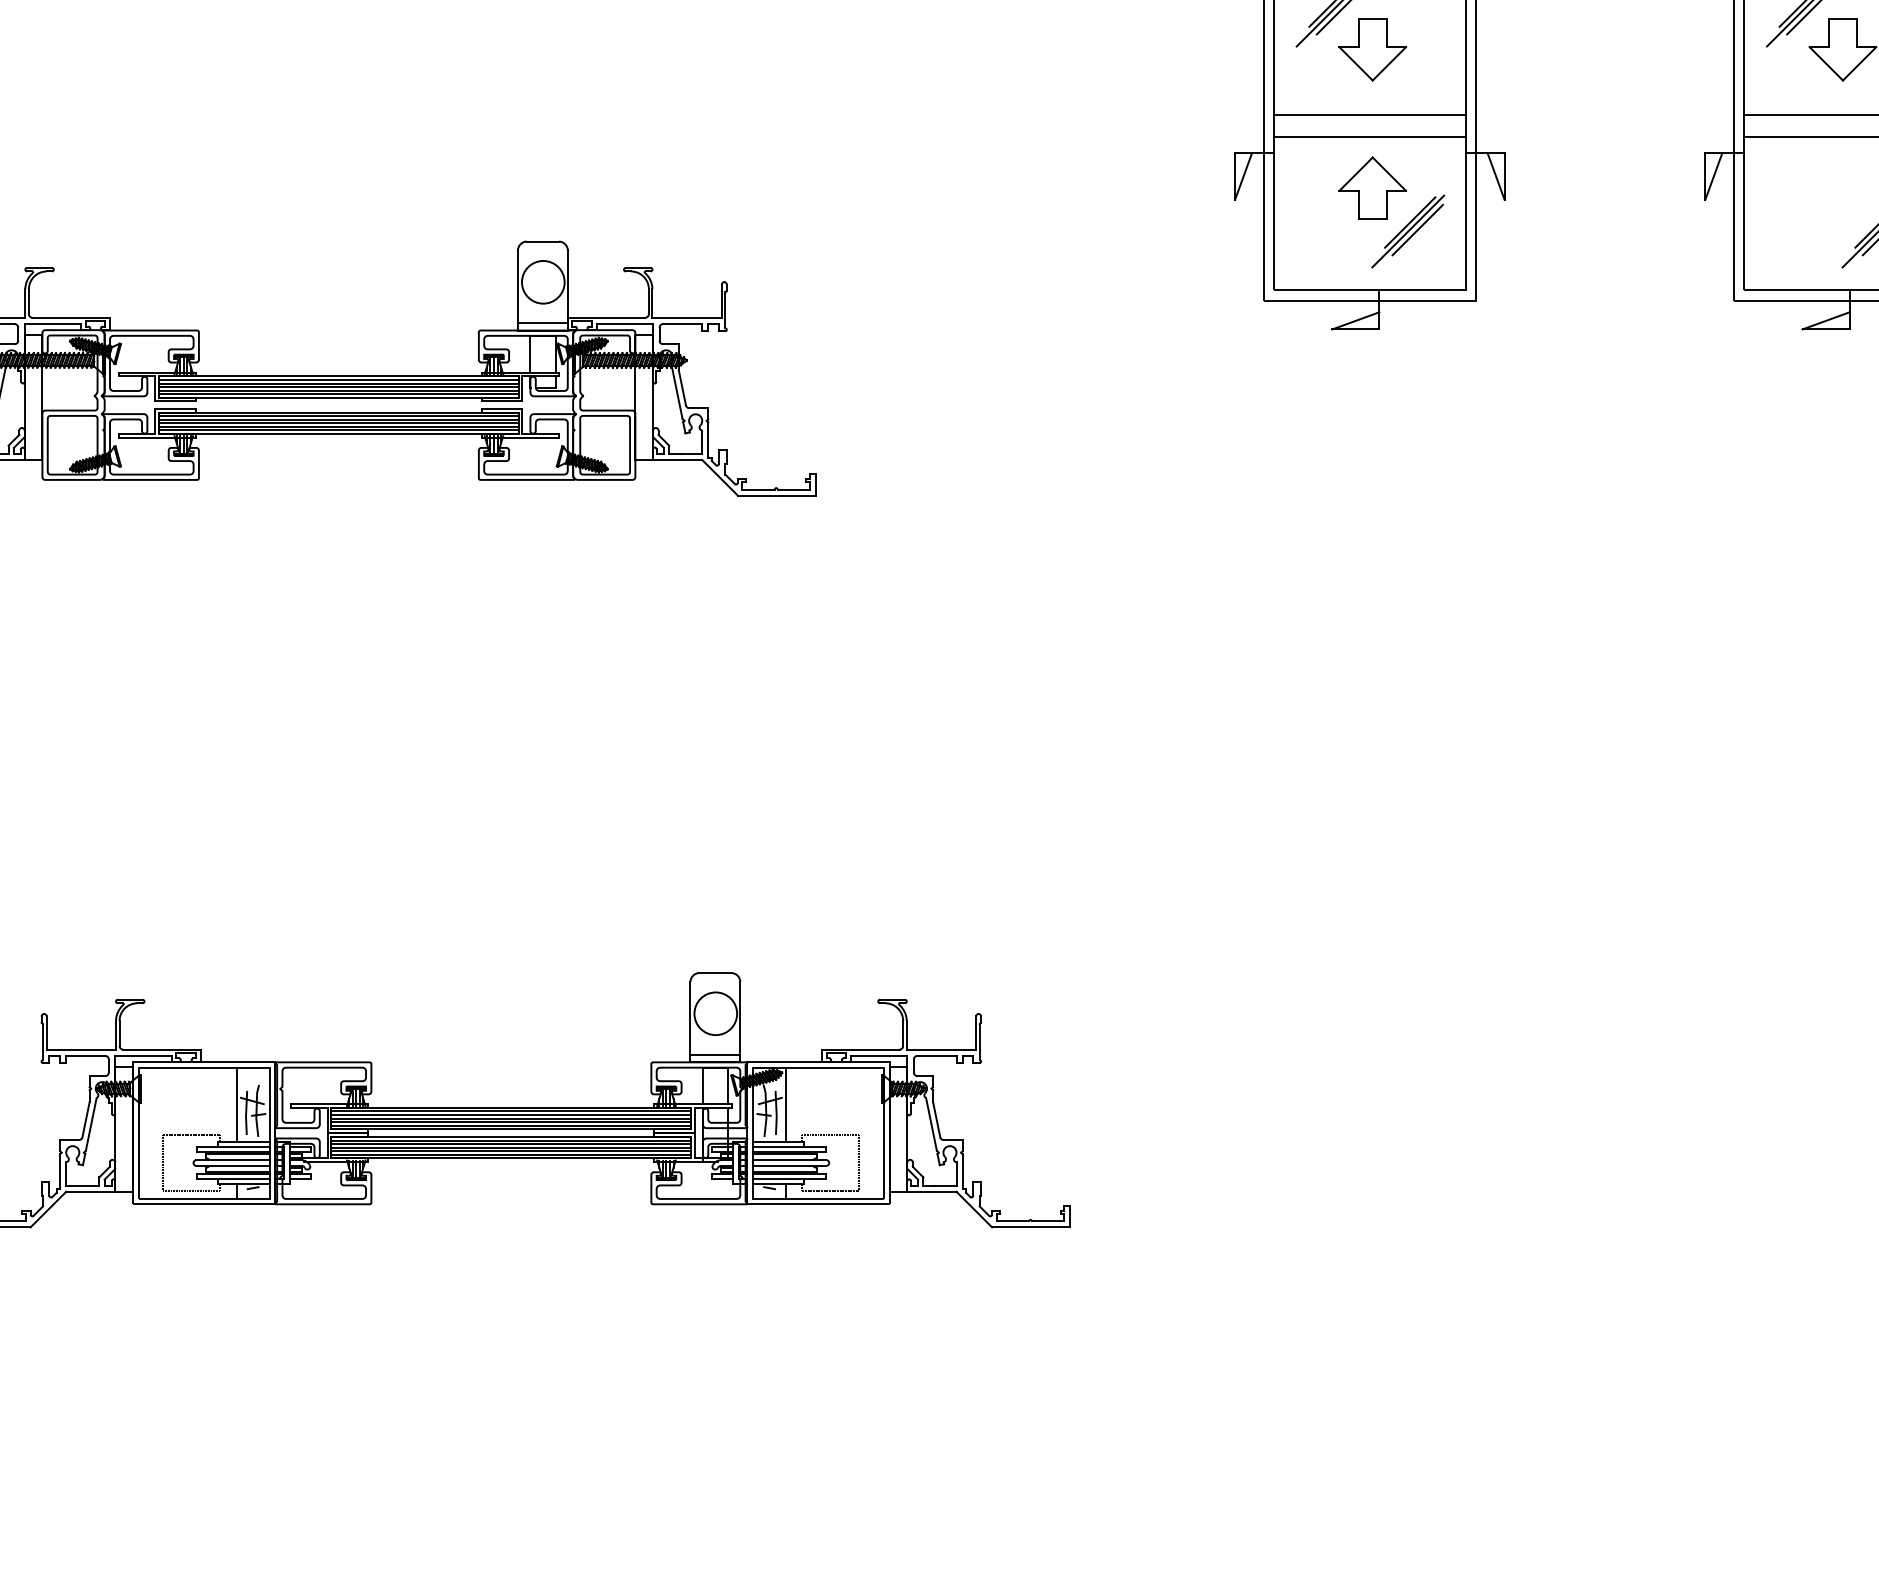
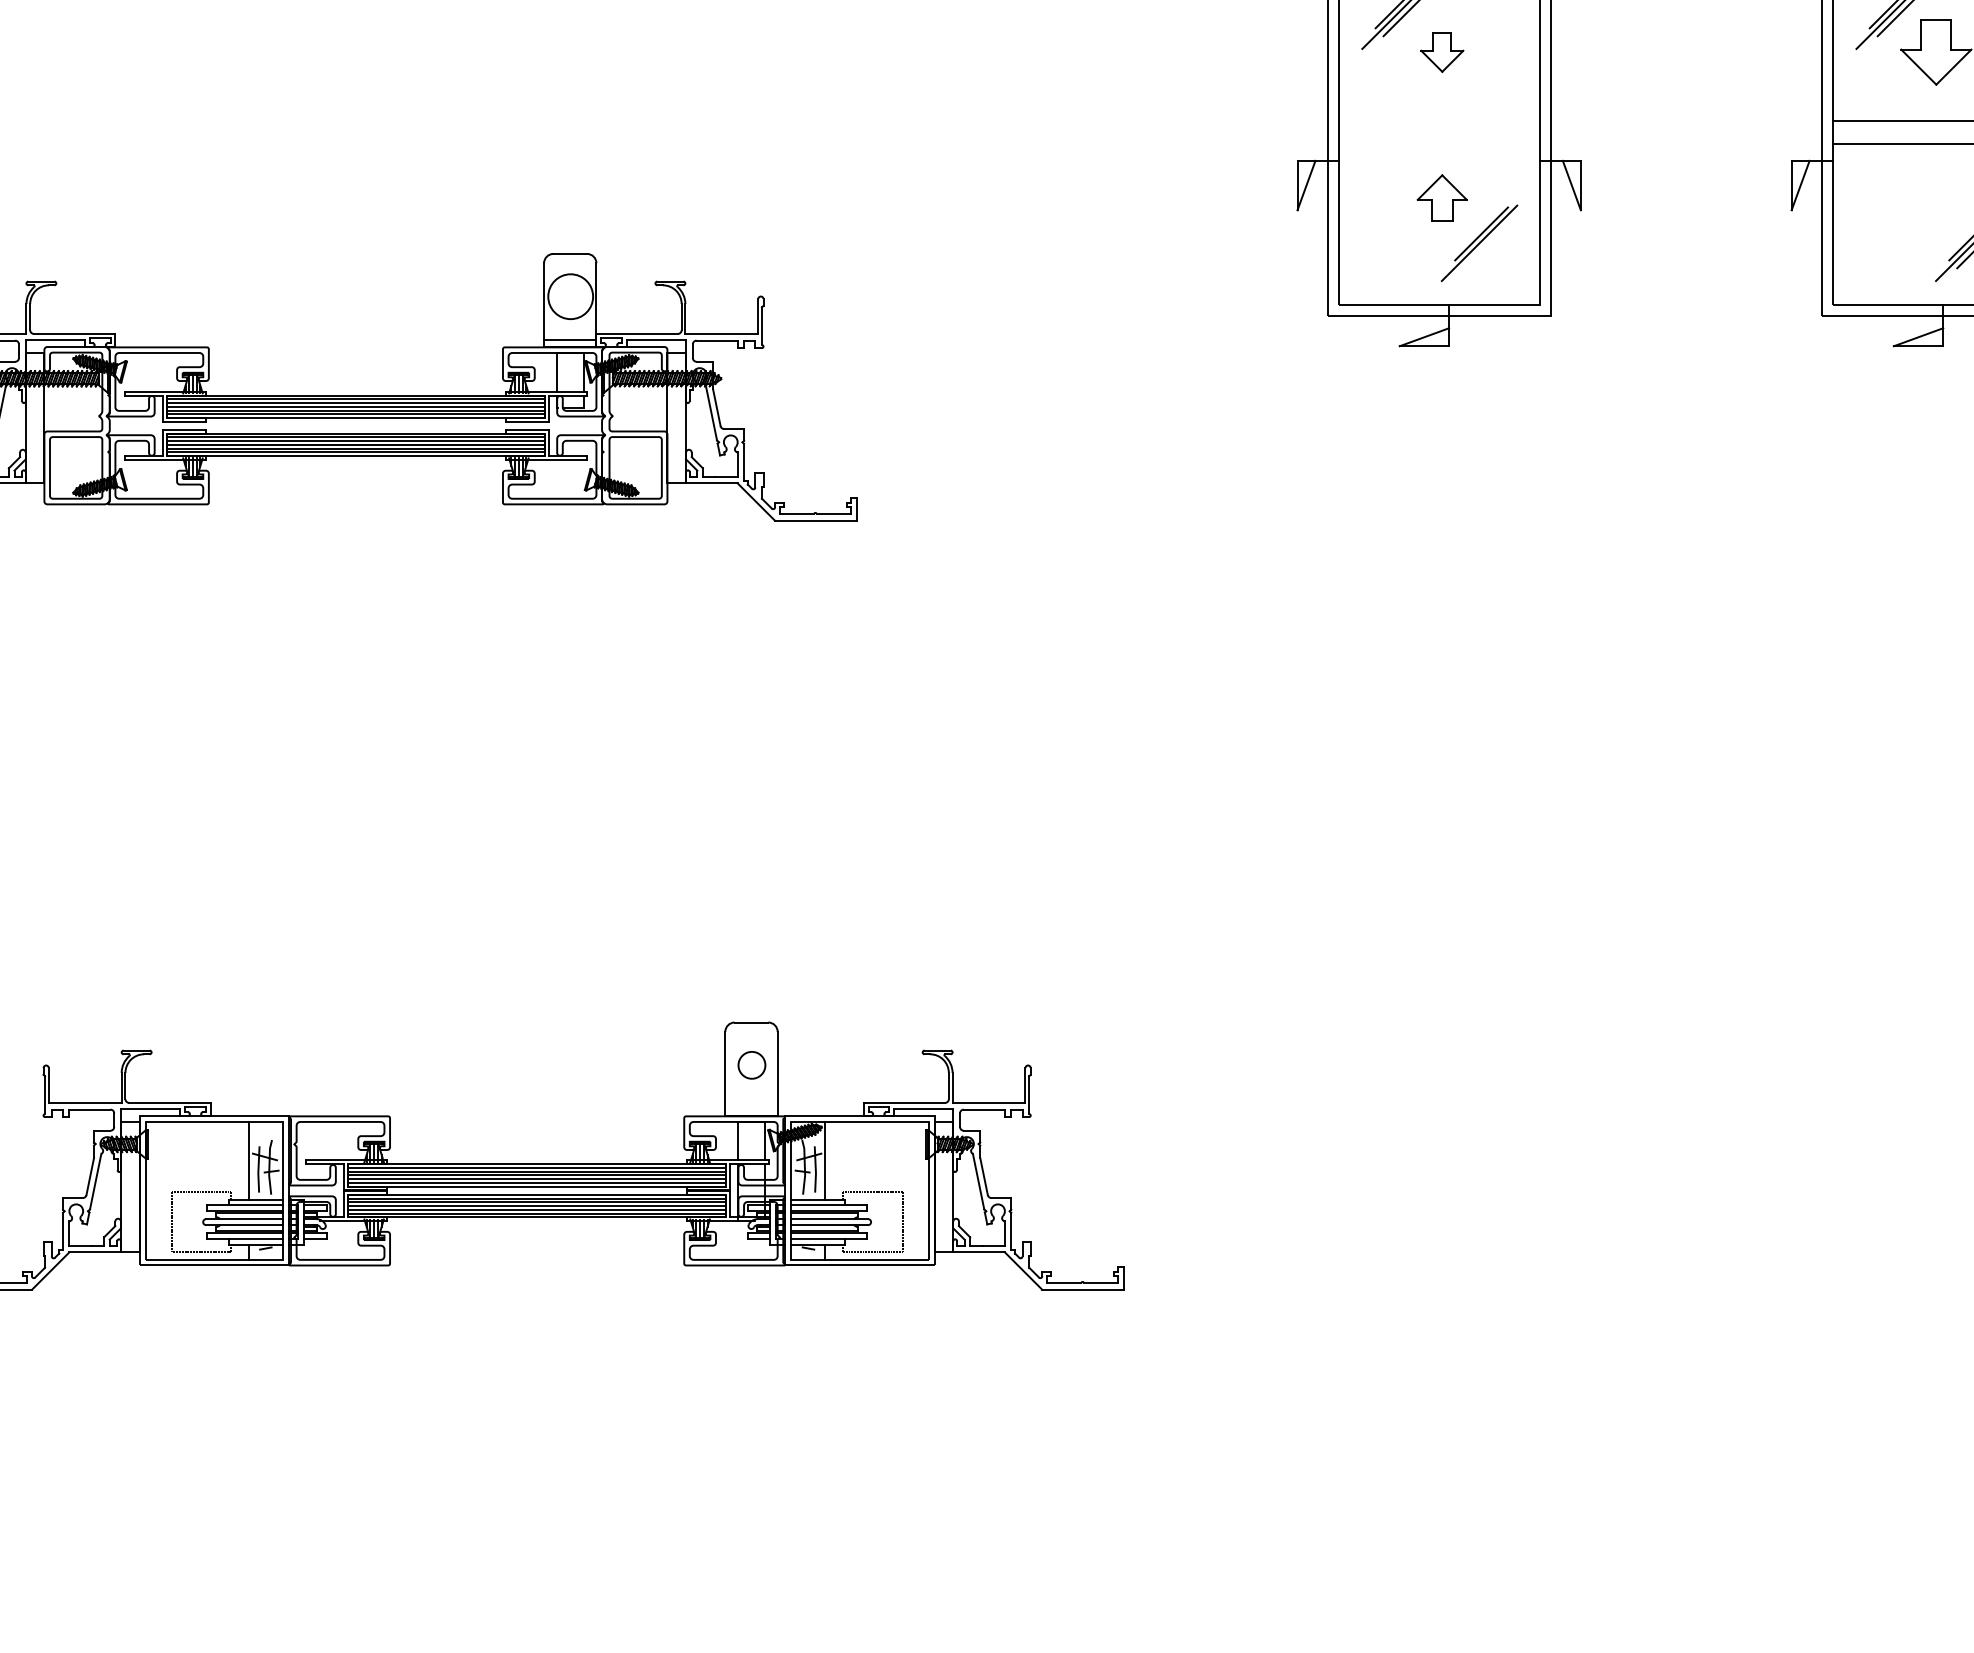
part: (1372, 49) -> (1442, 52), size x0.6
line: (1369, 115) -> (1438, 121), removed
line: (1369, 136) -> (1438, 143), removed
part: (1372, 187) -> (1442, 197), size x0.7
line: (1417, 229) -> (1489, 241), removed
circle: (715, 1013) -> (751, 1064), size x0.6
line: (715, 1054) -> (751, 1108), removed

